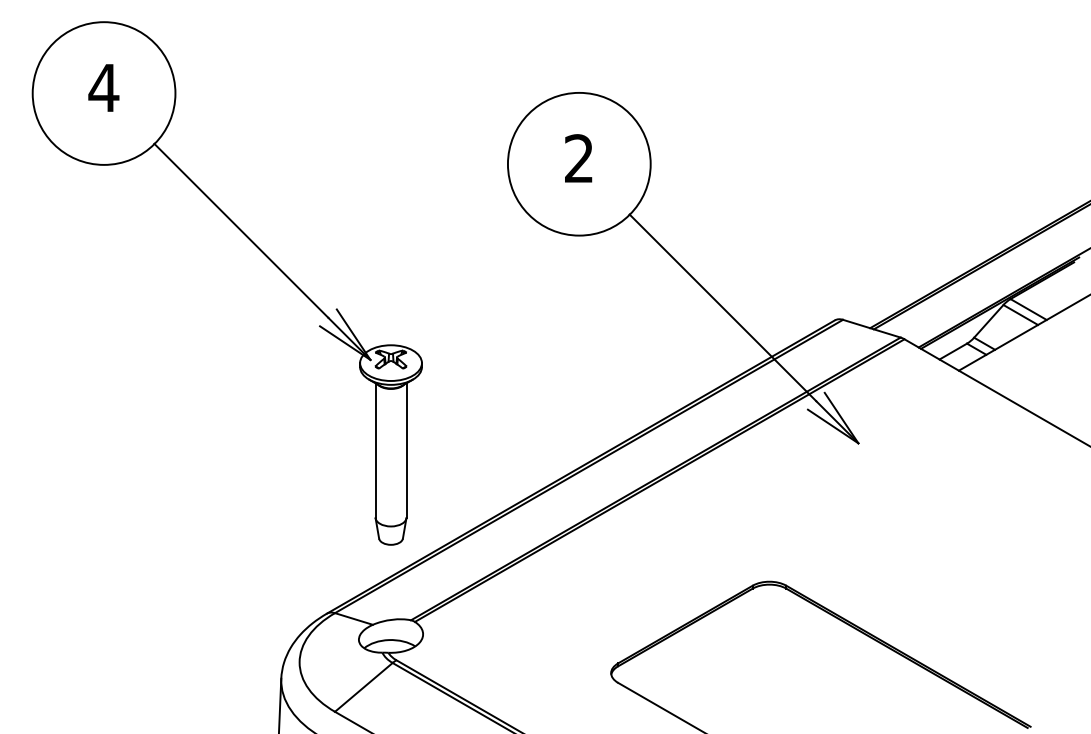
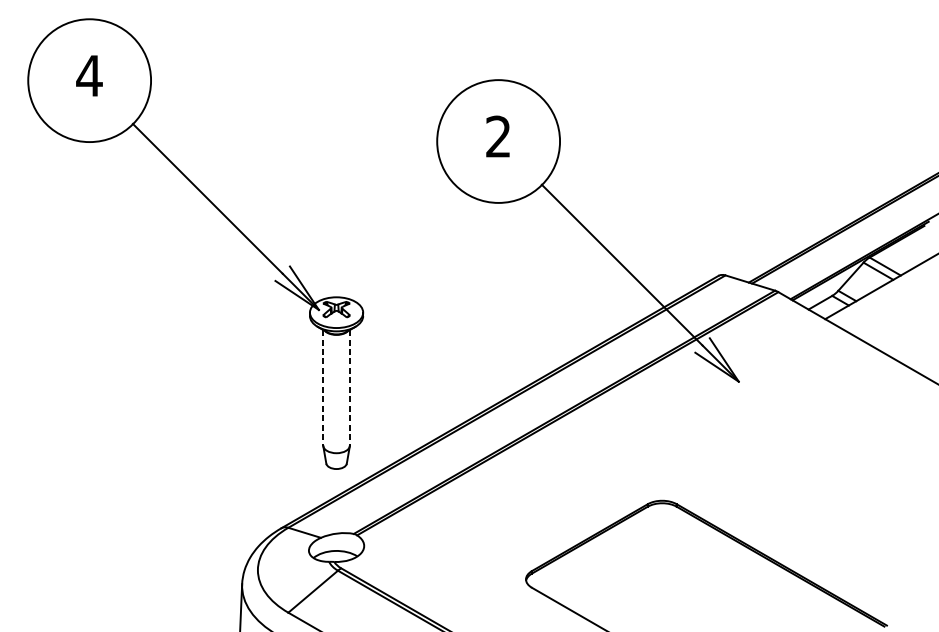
line: (375, 450) -> (323, 387), solid -> dashed
line: (406, 450) -> (349, 387), solid -> dashed

